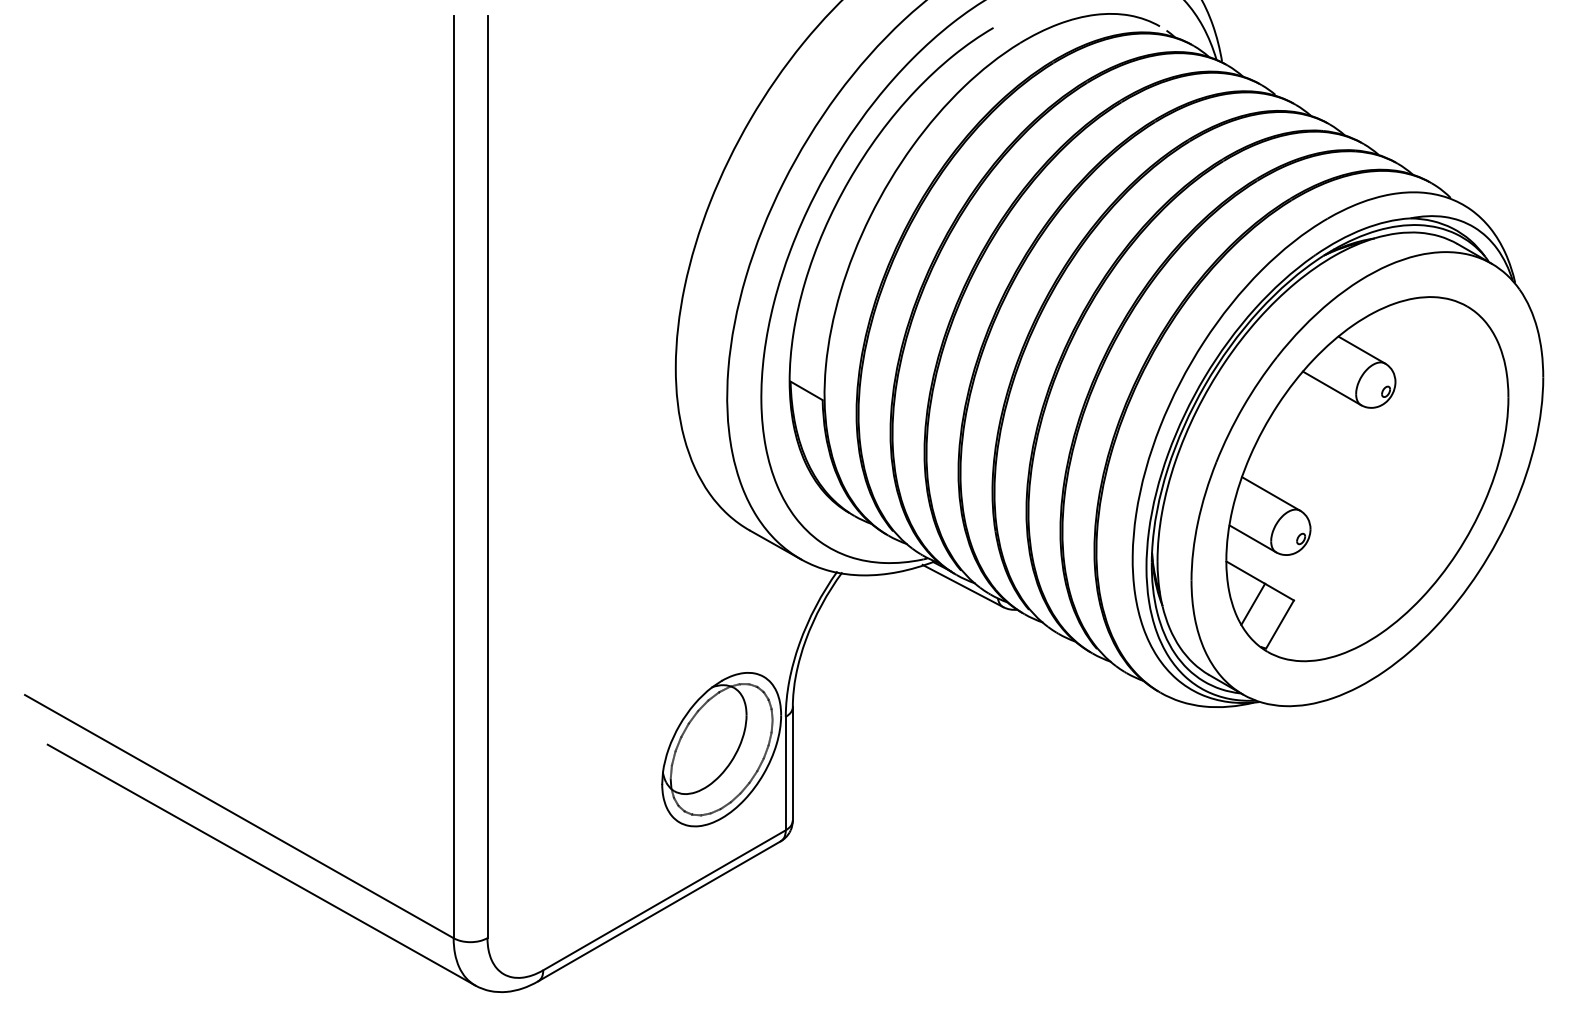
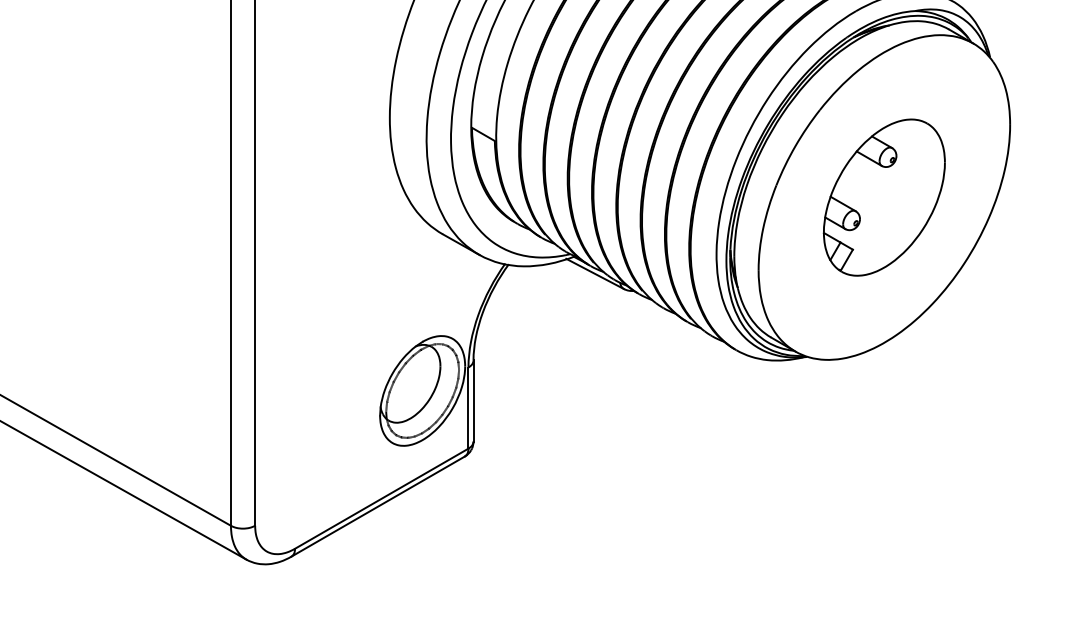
part: (1367, 479) -> (884, 197), size x0.6

